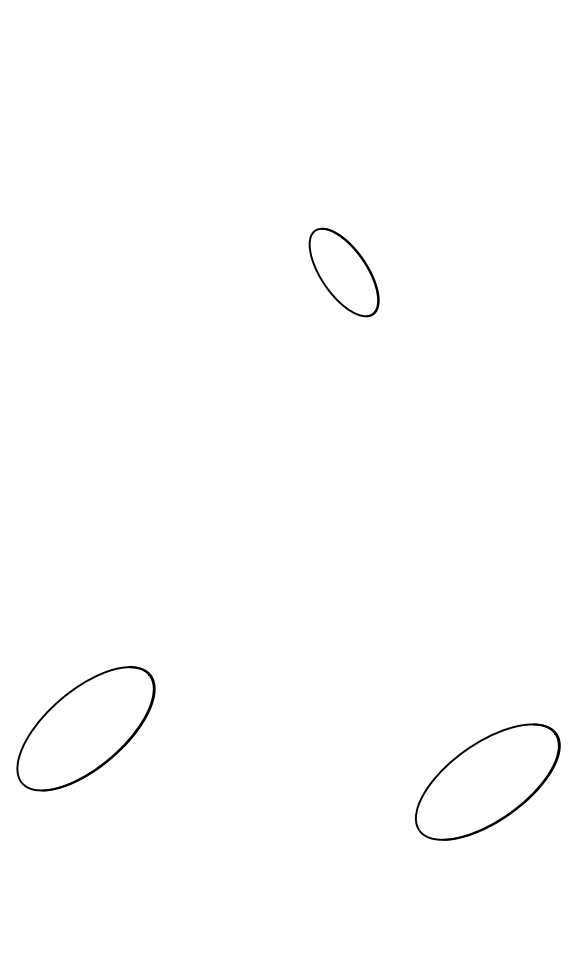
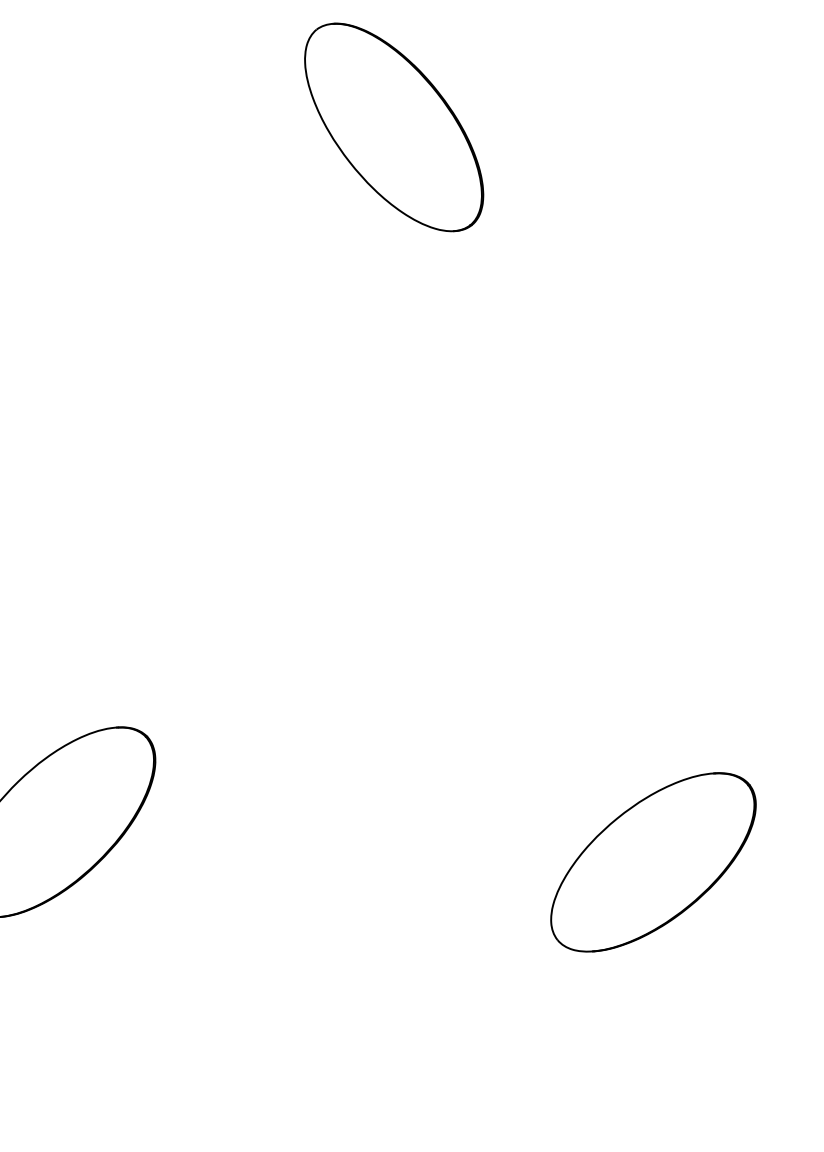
part: (343, 272) -> (393, 127), size x1.67

